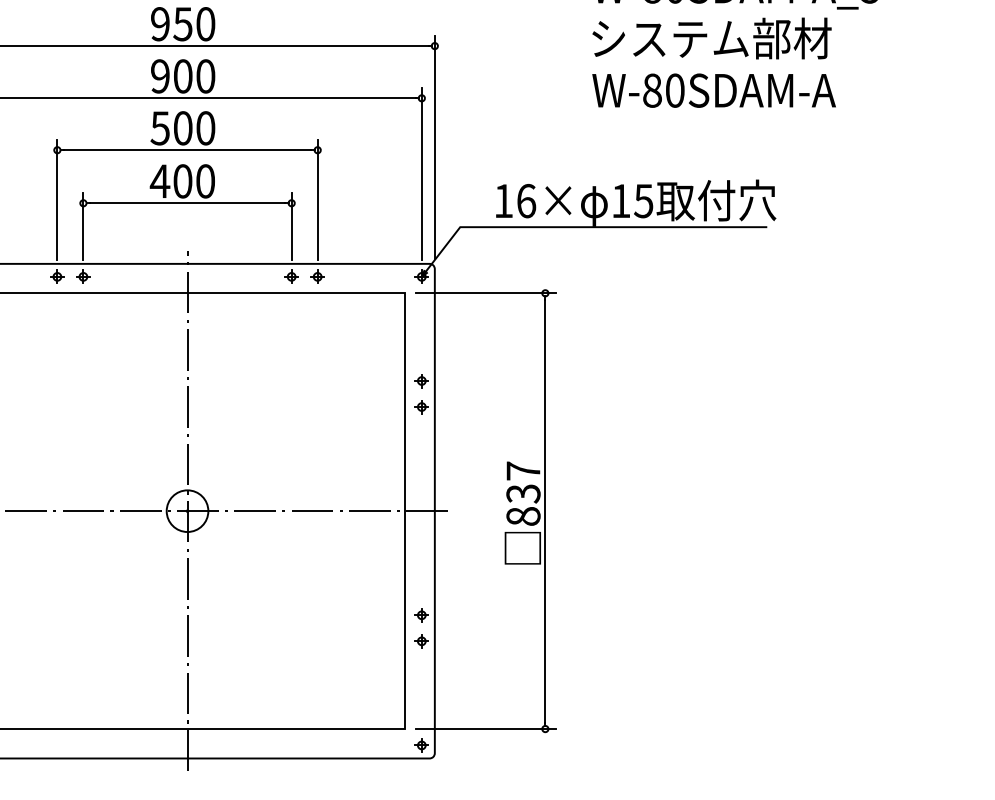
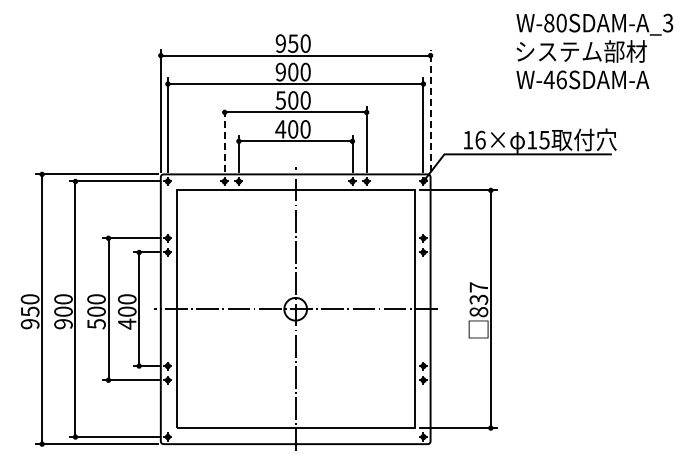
text: (662, 89) -> (554, 79), W-80SDAM-A -> W-46SDAM-A
line: (434, 146) -> (430, 110), solid -> dashed
line: (56, 199) -> (224, 139), solid -> dashed

